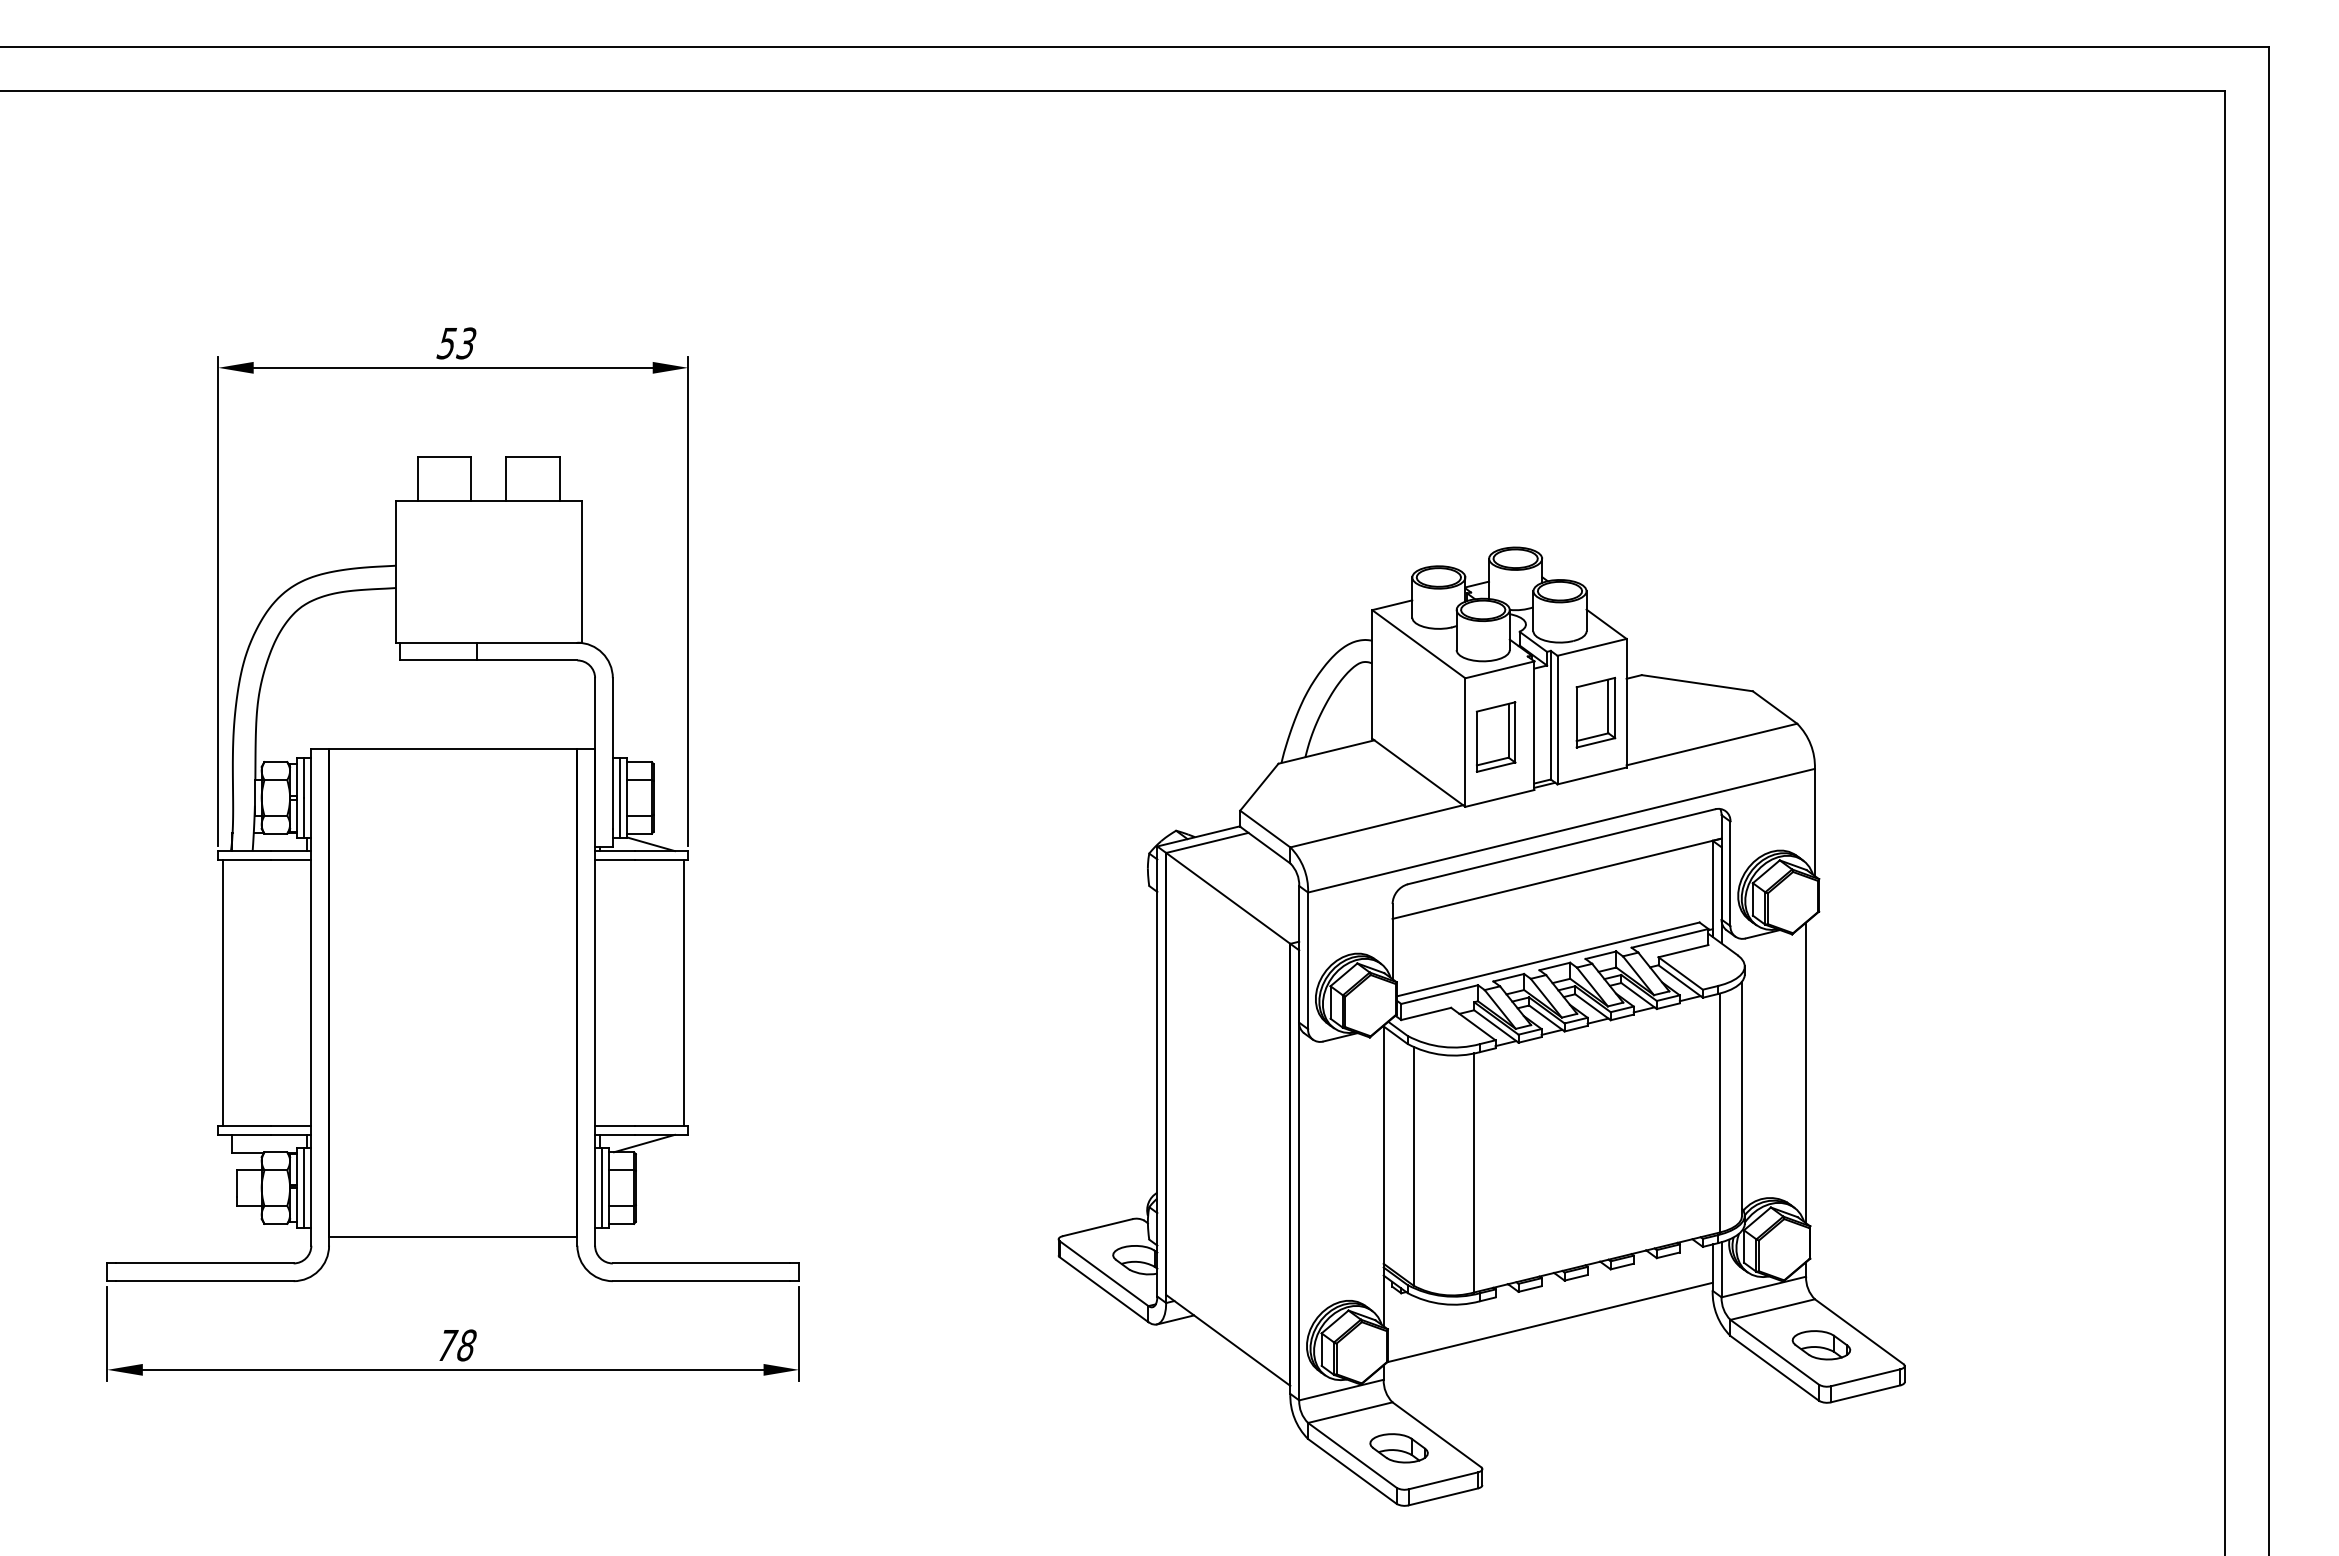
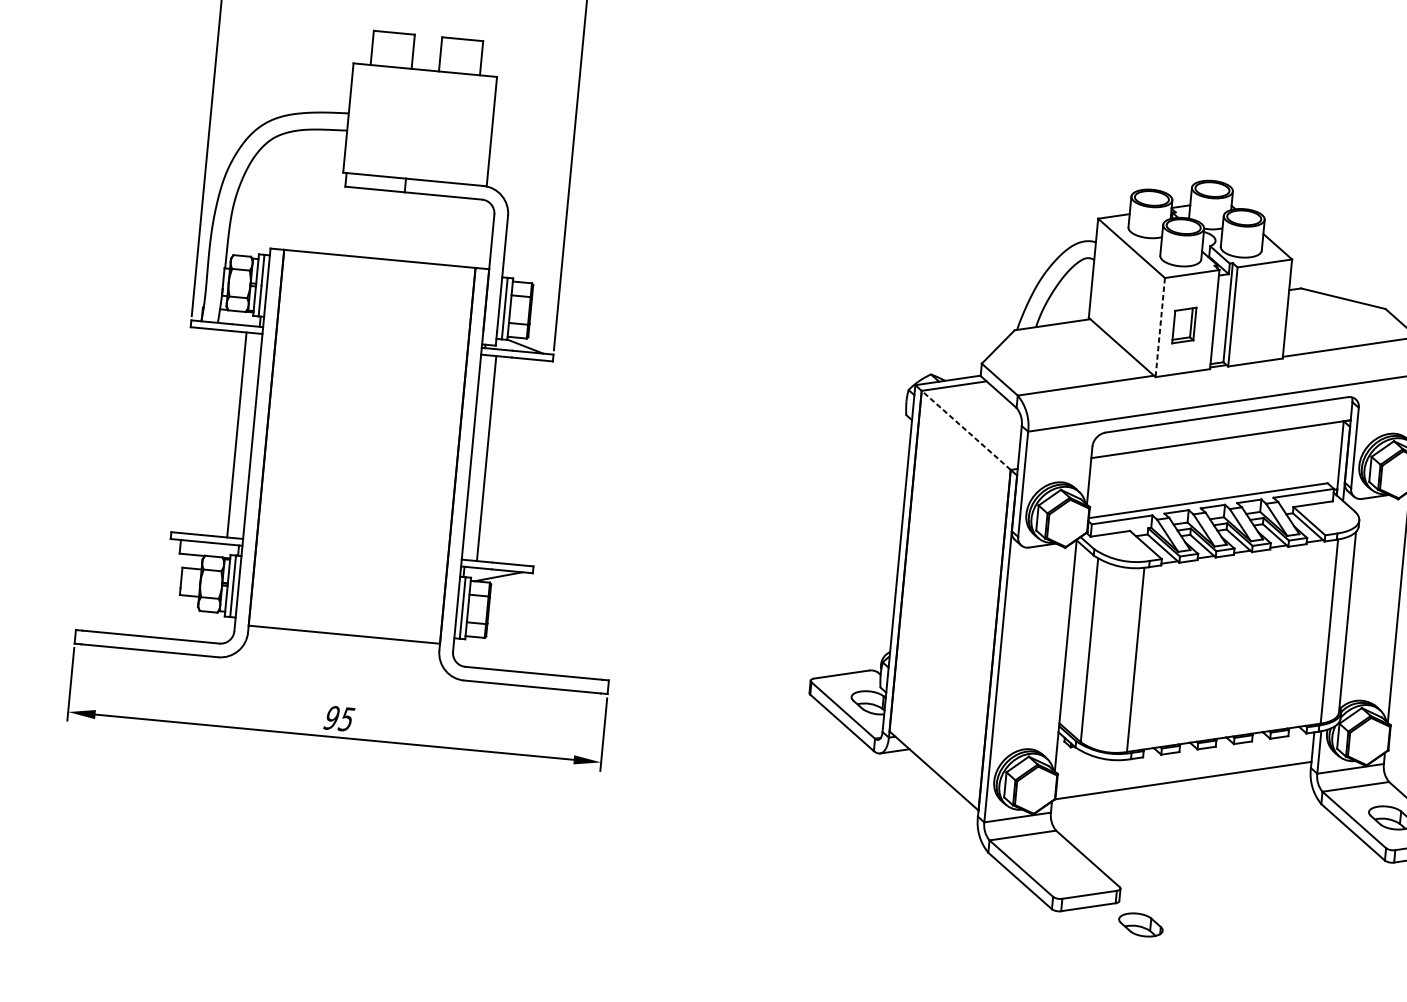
part: (1595, 712) -> (1262, 313), removed
part: (1495, 736) -> (1183, 325), size x0.7
line: (1465, 743) -> (1160, 328), solid -> dashed
line: (1228, 898) -> (966, 430), solid -> dashed
line: (222, 992) -> (236, 434), moved
line: (683, 992) -> (486, 458), moved
text: (456, 1345) -> (338, 718), 78 -> 95
part: (1398, 1448) -> (1140, 925), moved

